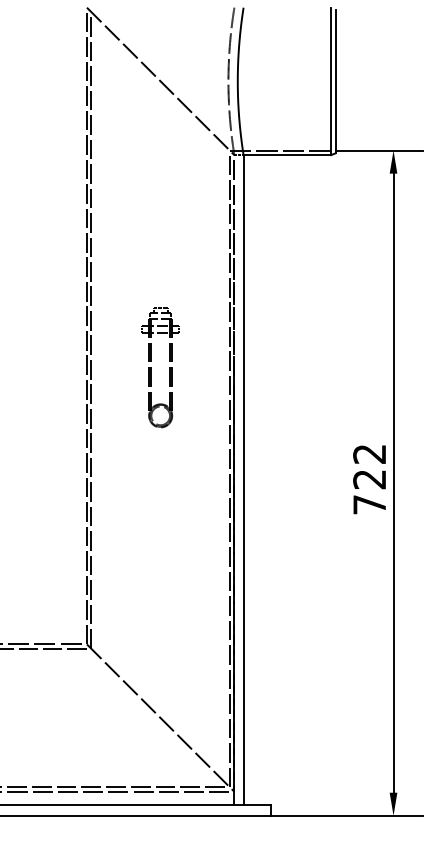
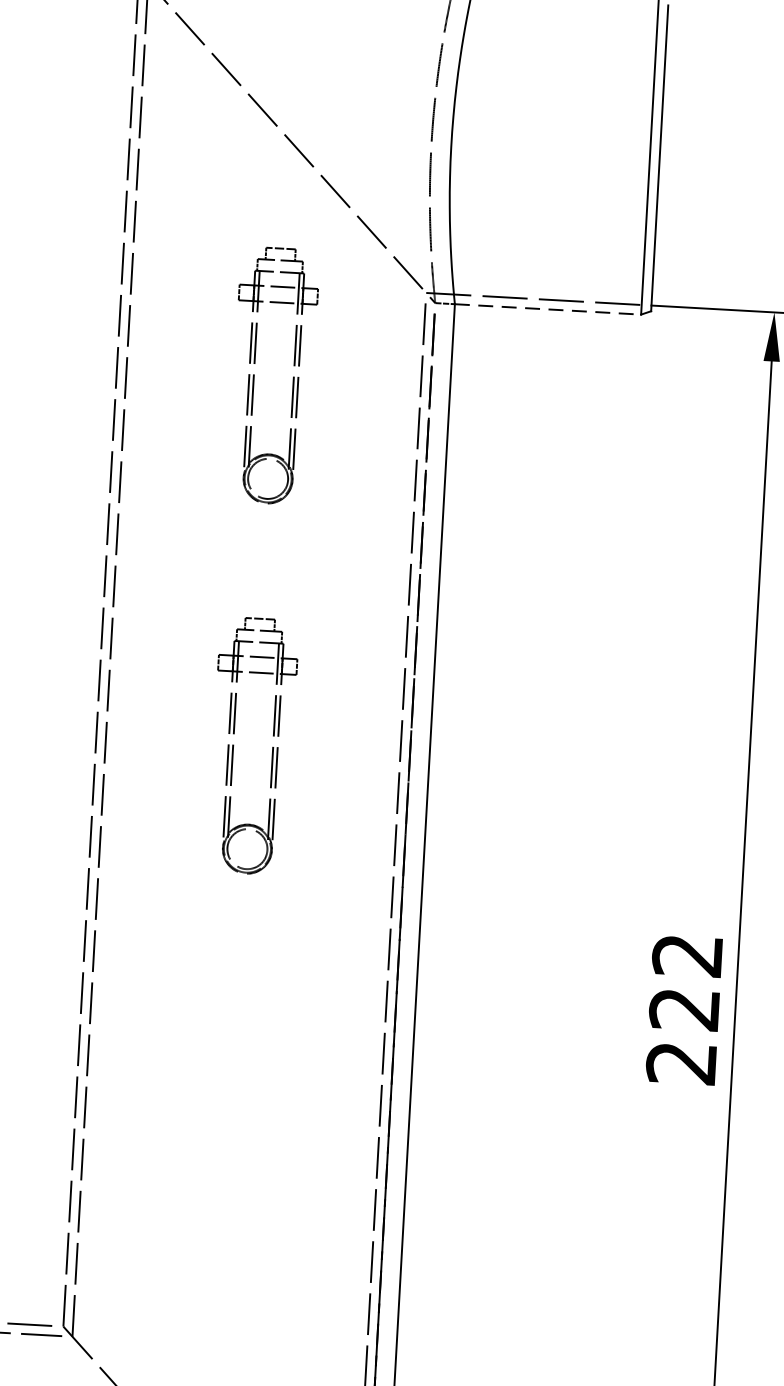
line: (287, 155) -> (548, 310), solid -> dashed
part: (151, 193) -> (254, 374), added
text: (369, 504) -> (681, 1062), 722 -> 222

